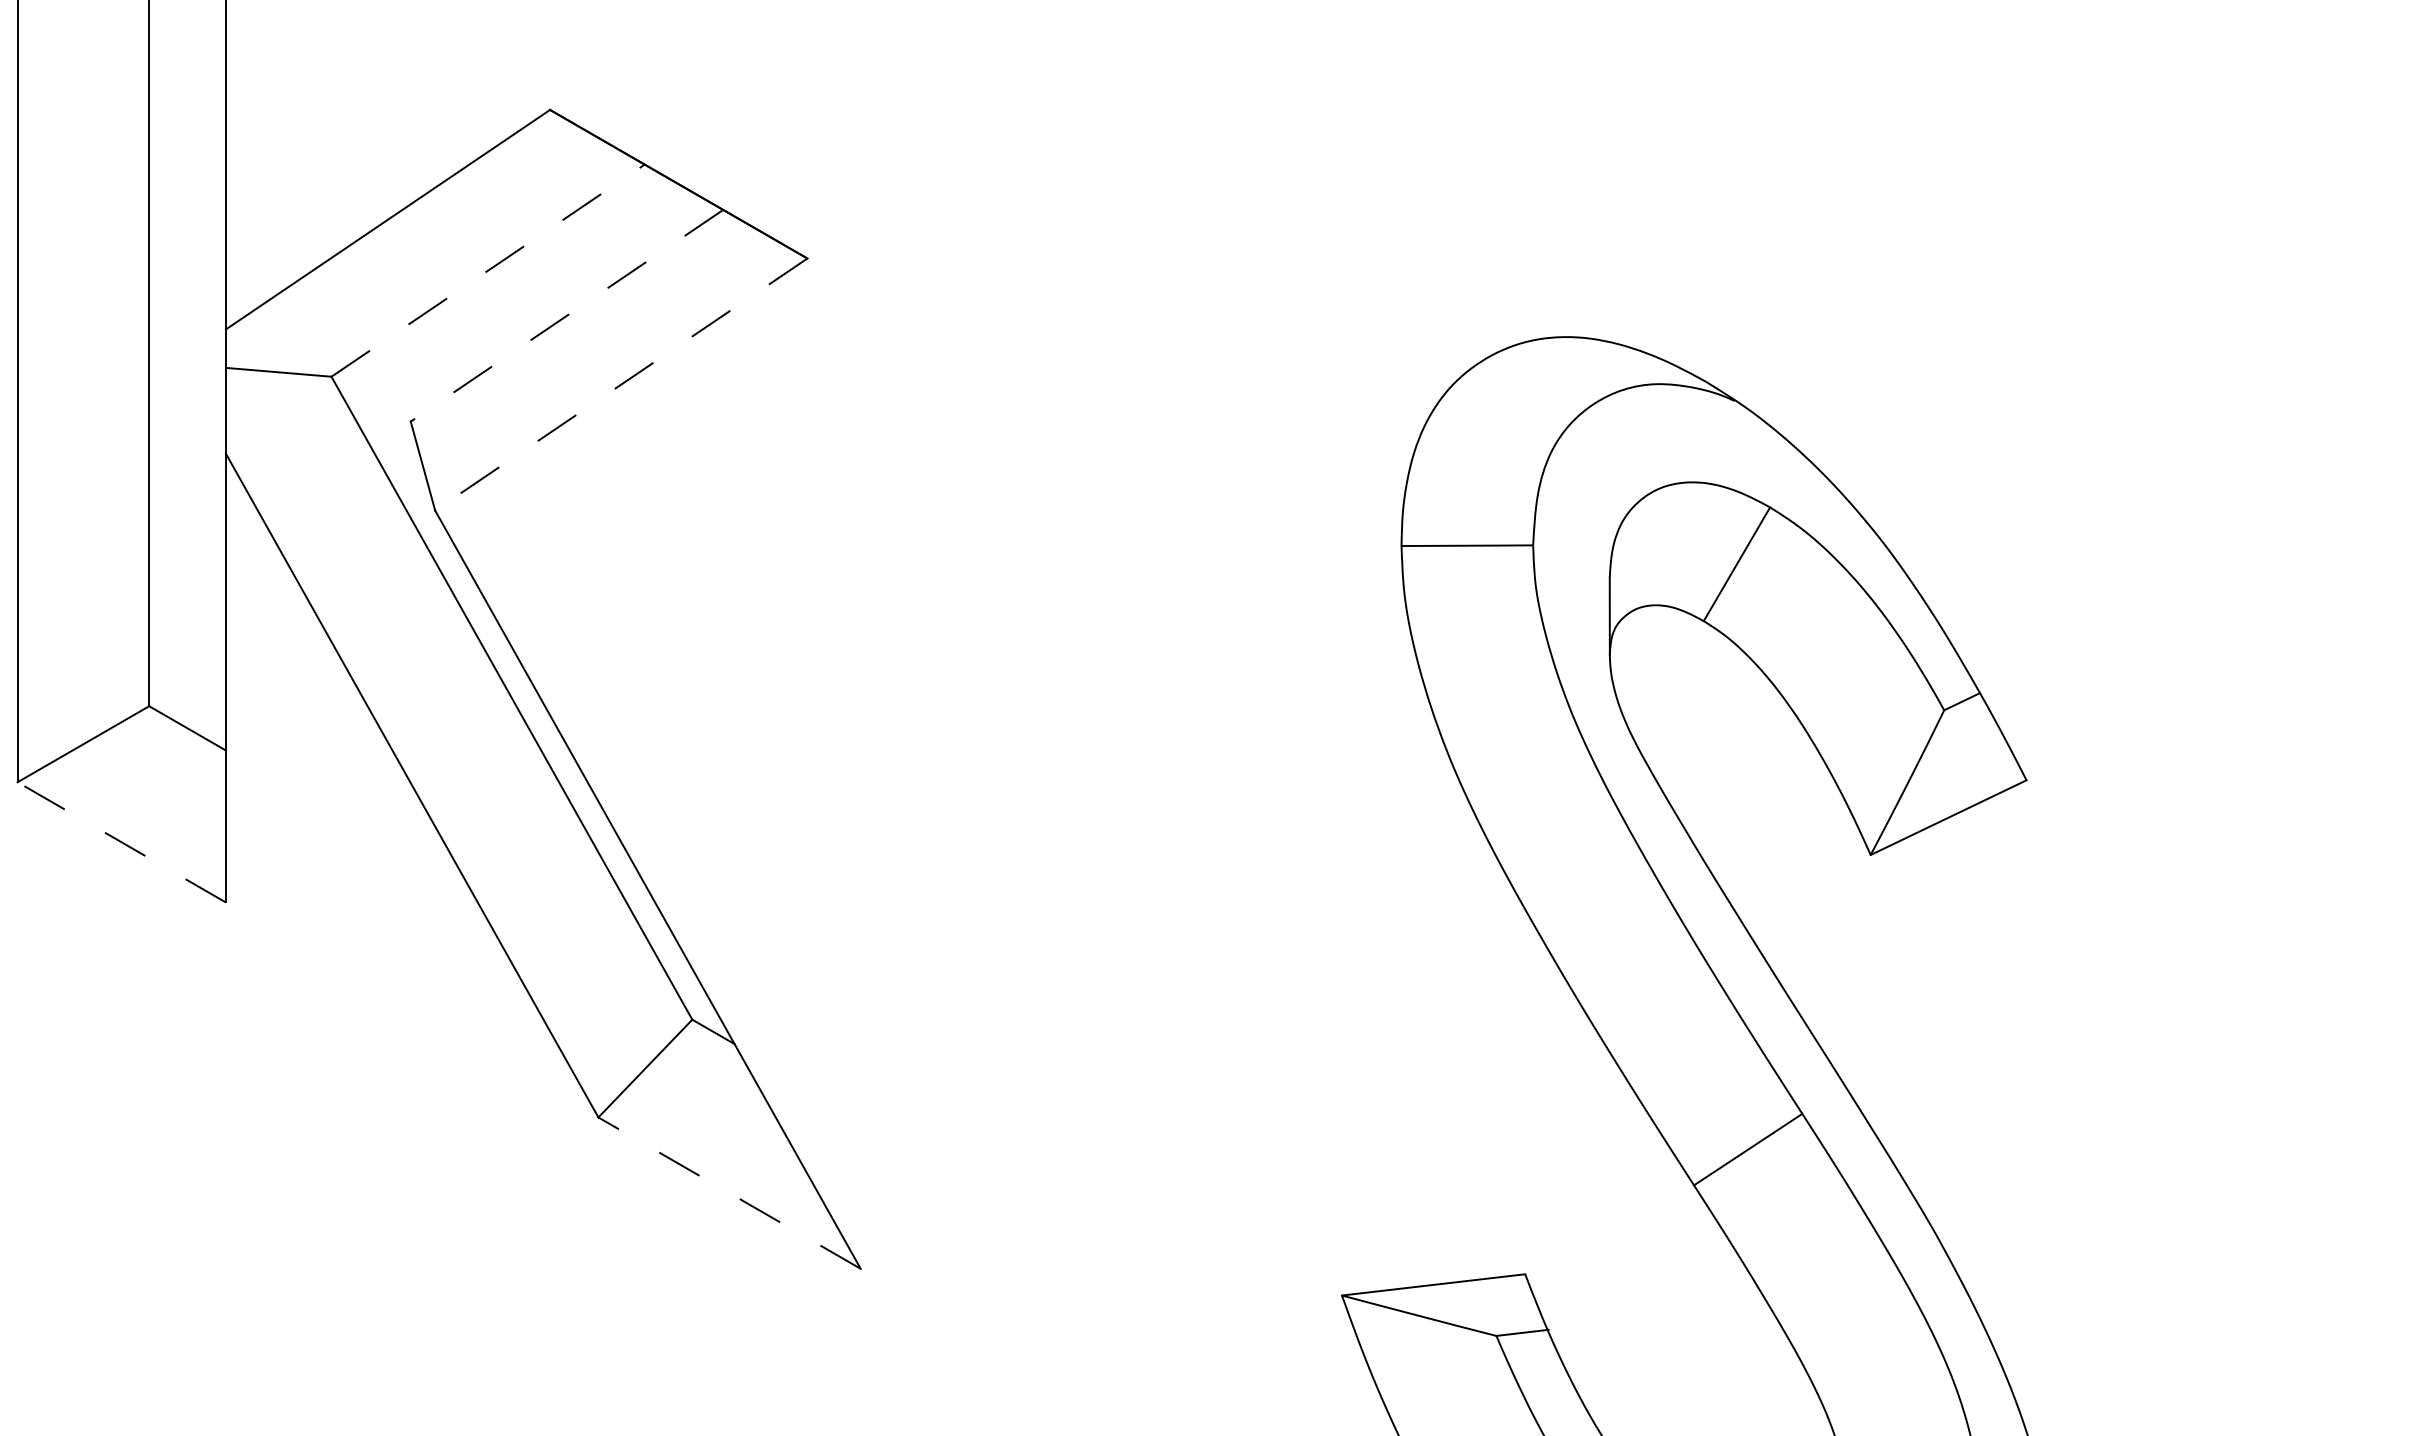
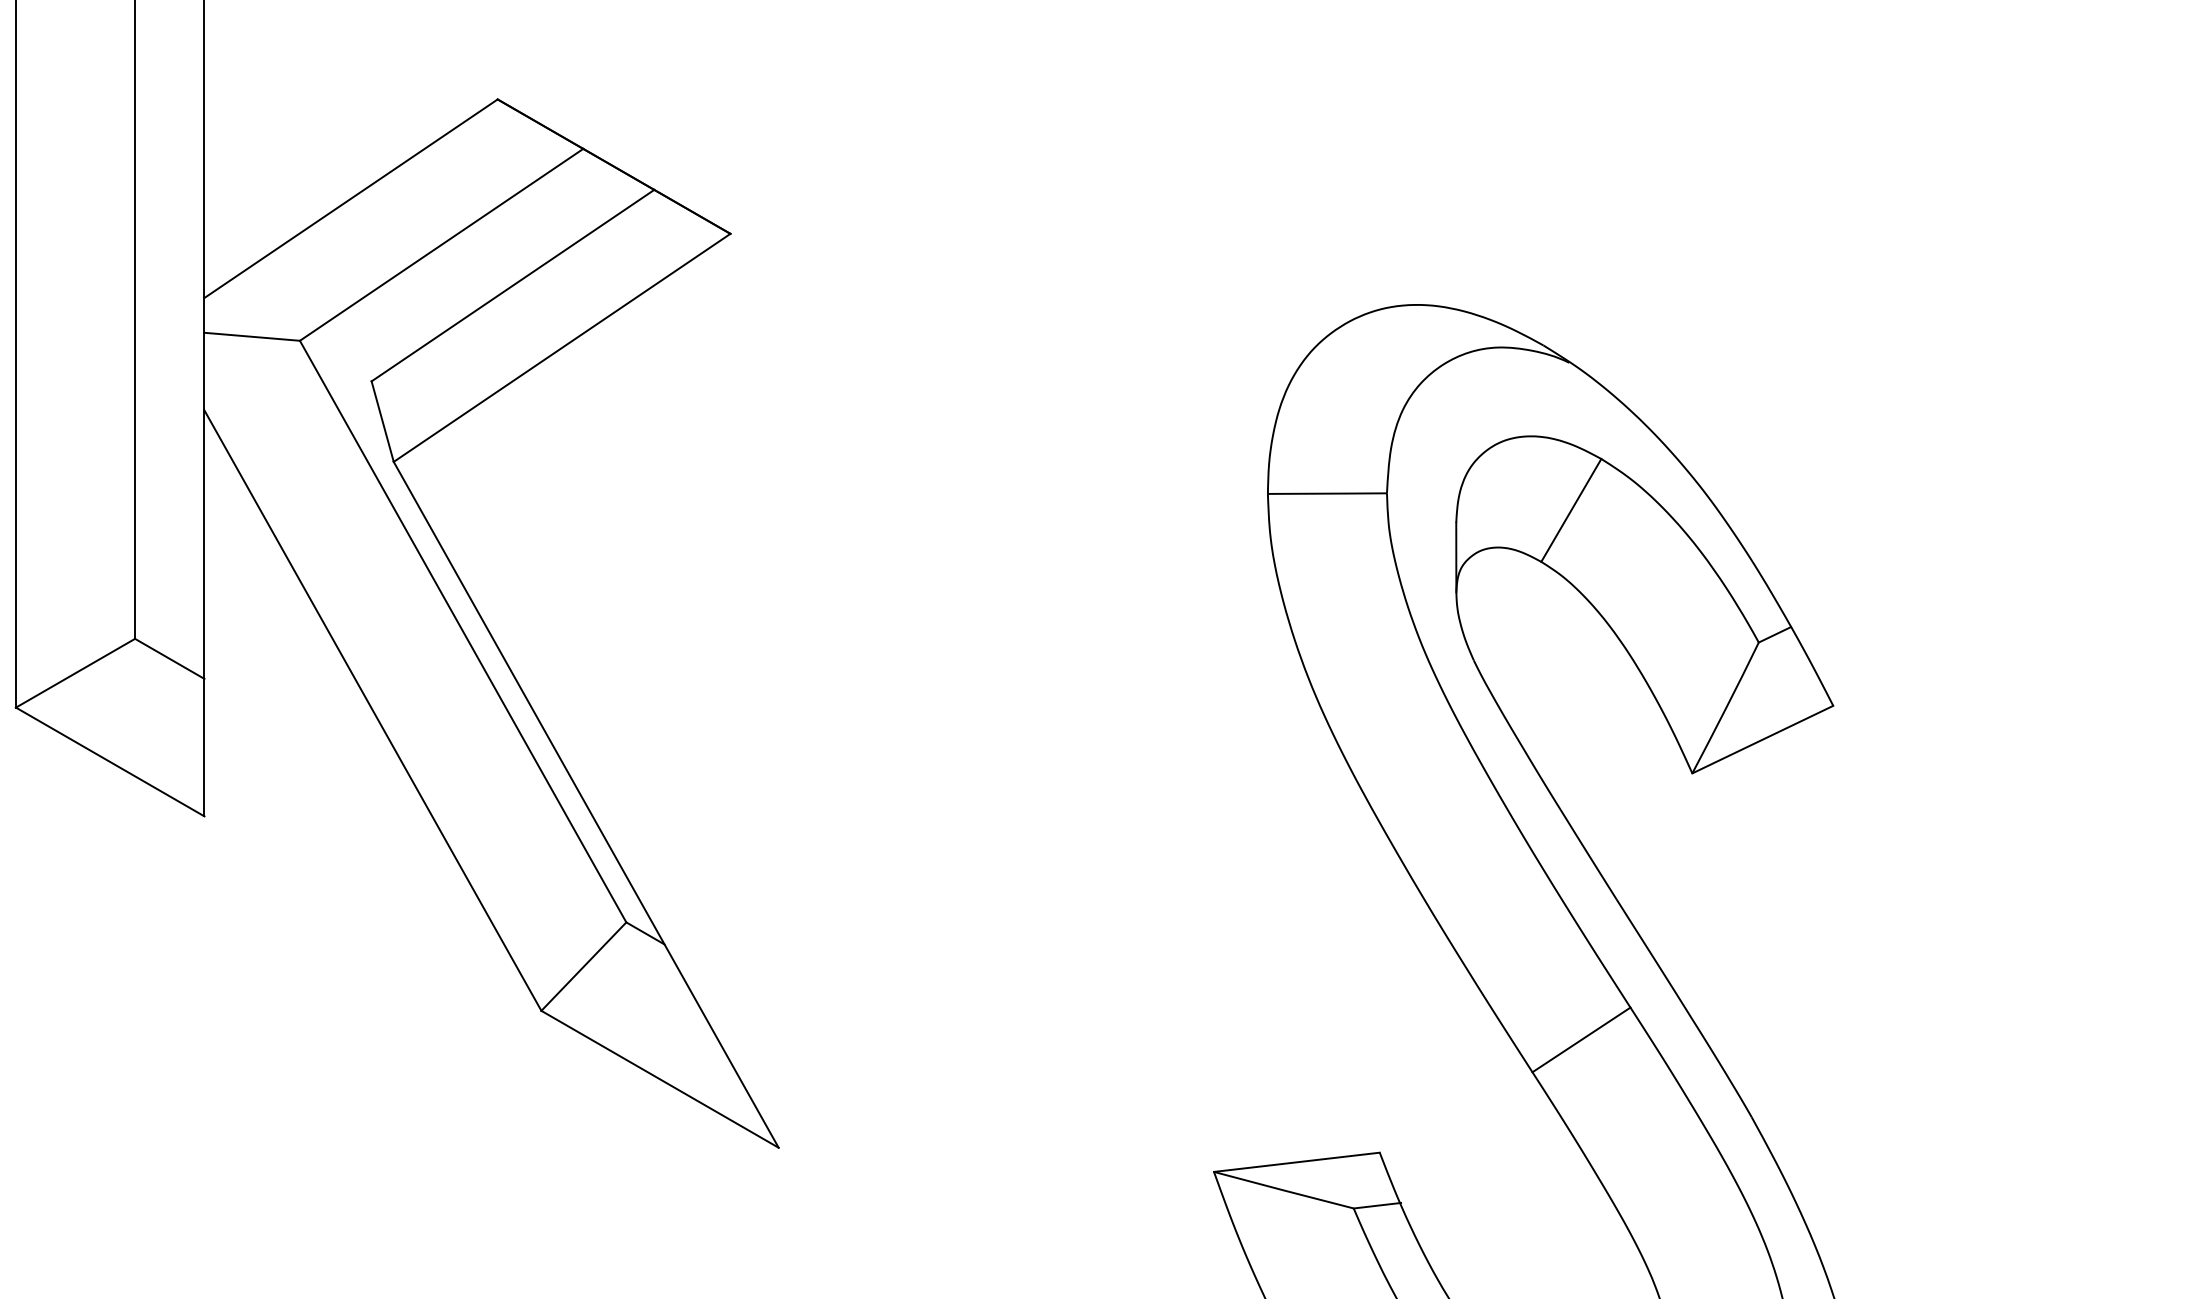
line: (488, 270) -> (441, 244), dashed -> solid
line: (566, 315) -> (512, 285), dashed -> solid
line: (621, 384) -> (562, 347), dashed -> solid
line: (121, 842) -> (109, 762), dashed -> solid
line: (729, 1192) -> (659, 1078), dashed -> solid

